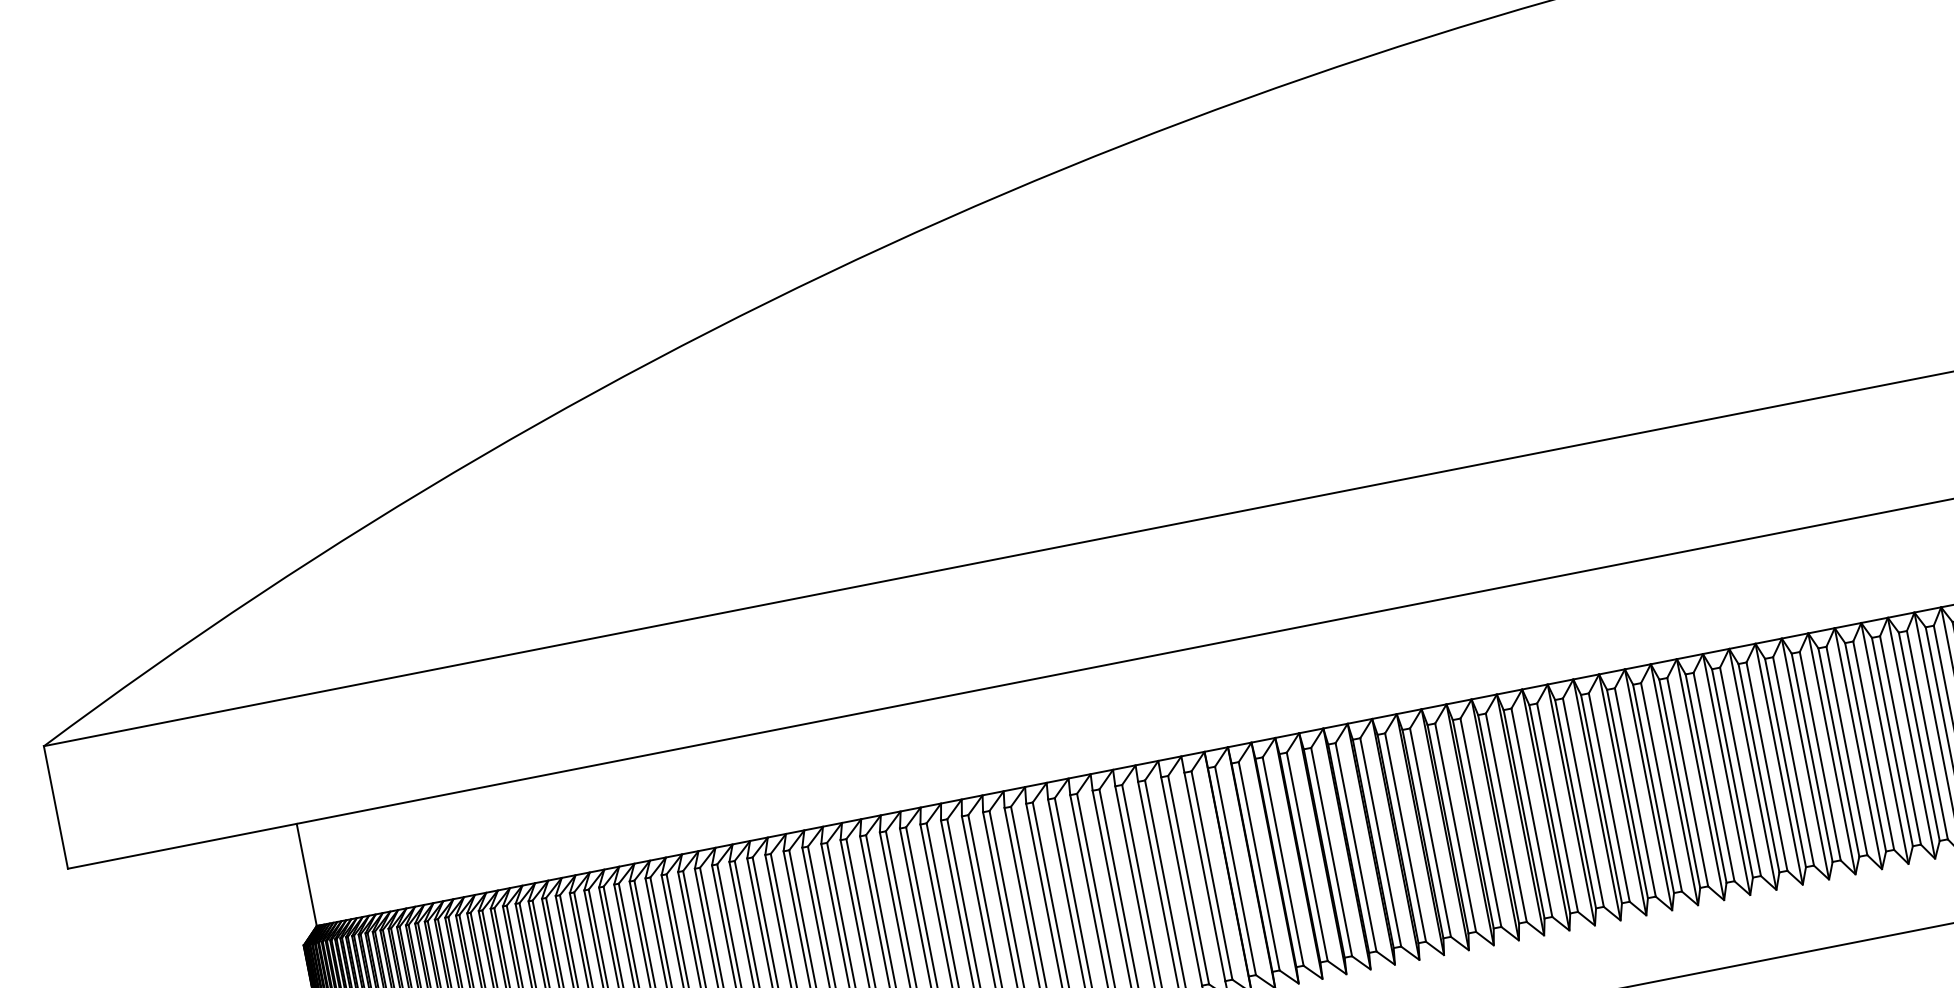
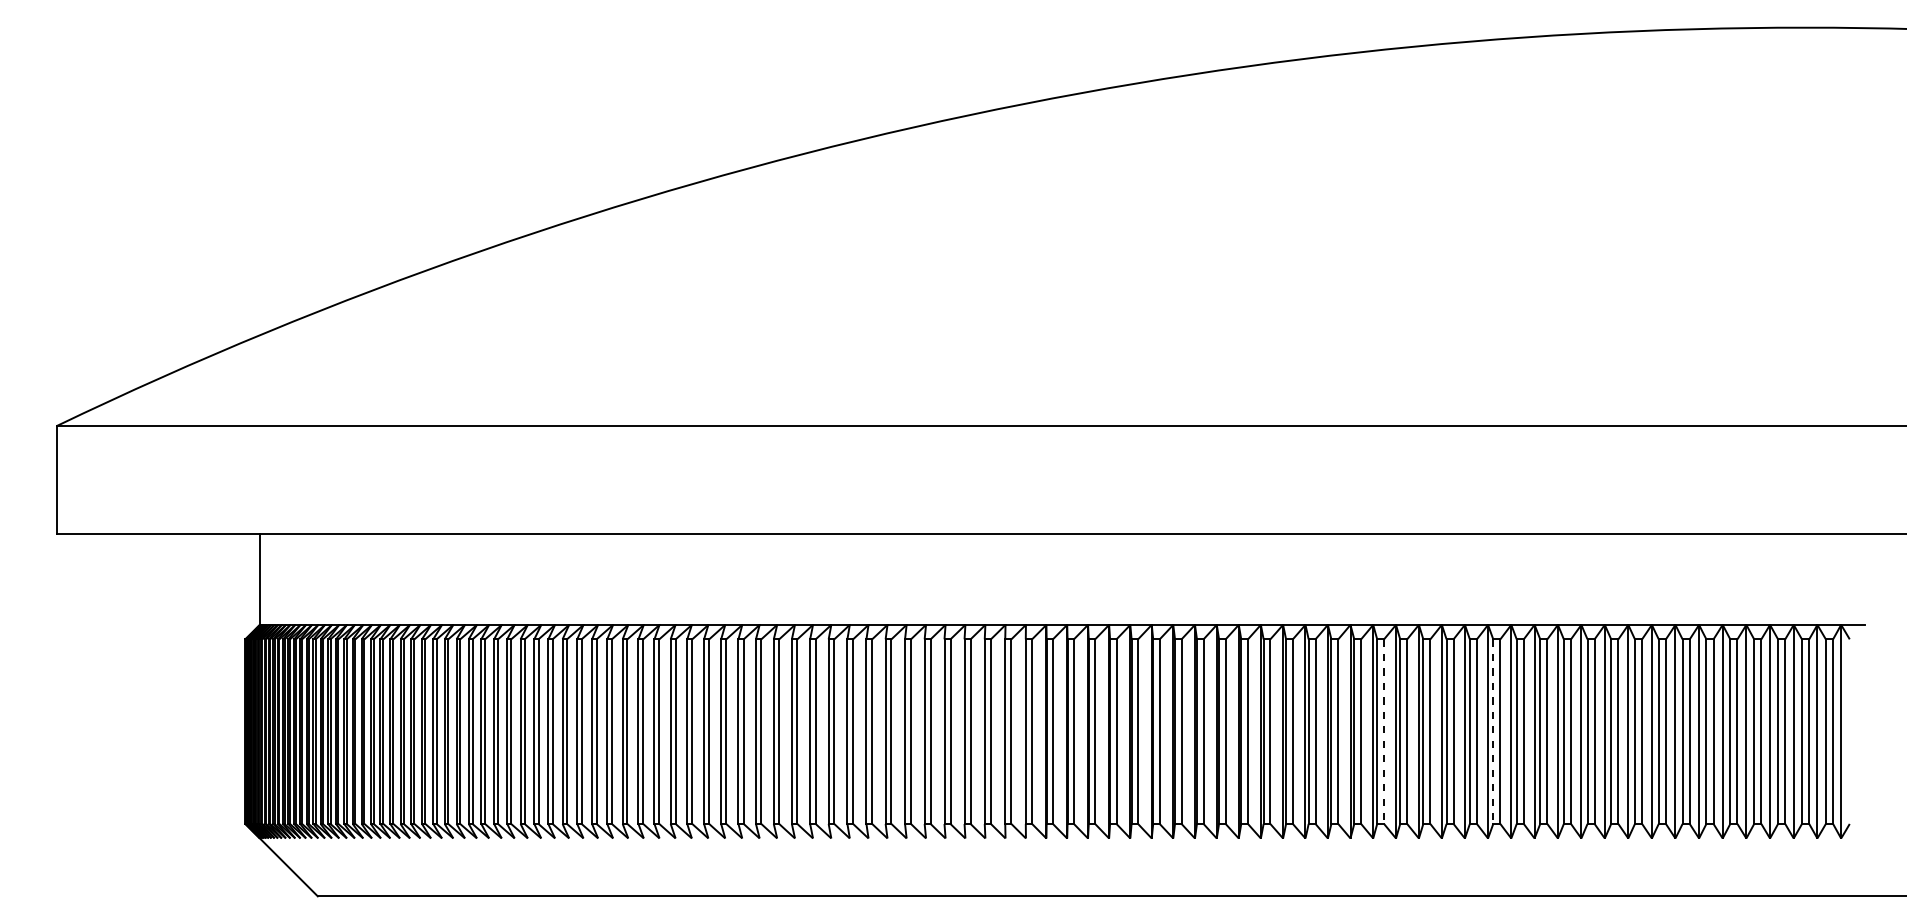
line: (1732, 774) -> (1493, 732), solid -> dashed
line: (1609, 798) -> (1384, 732), solid -> dashed

